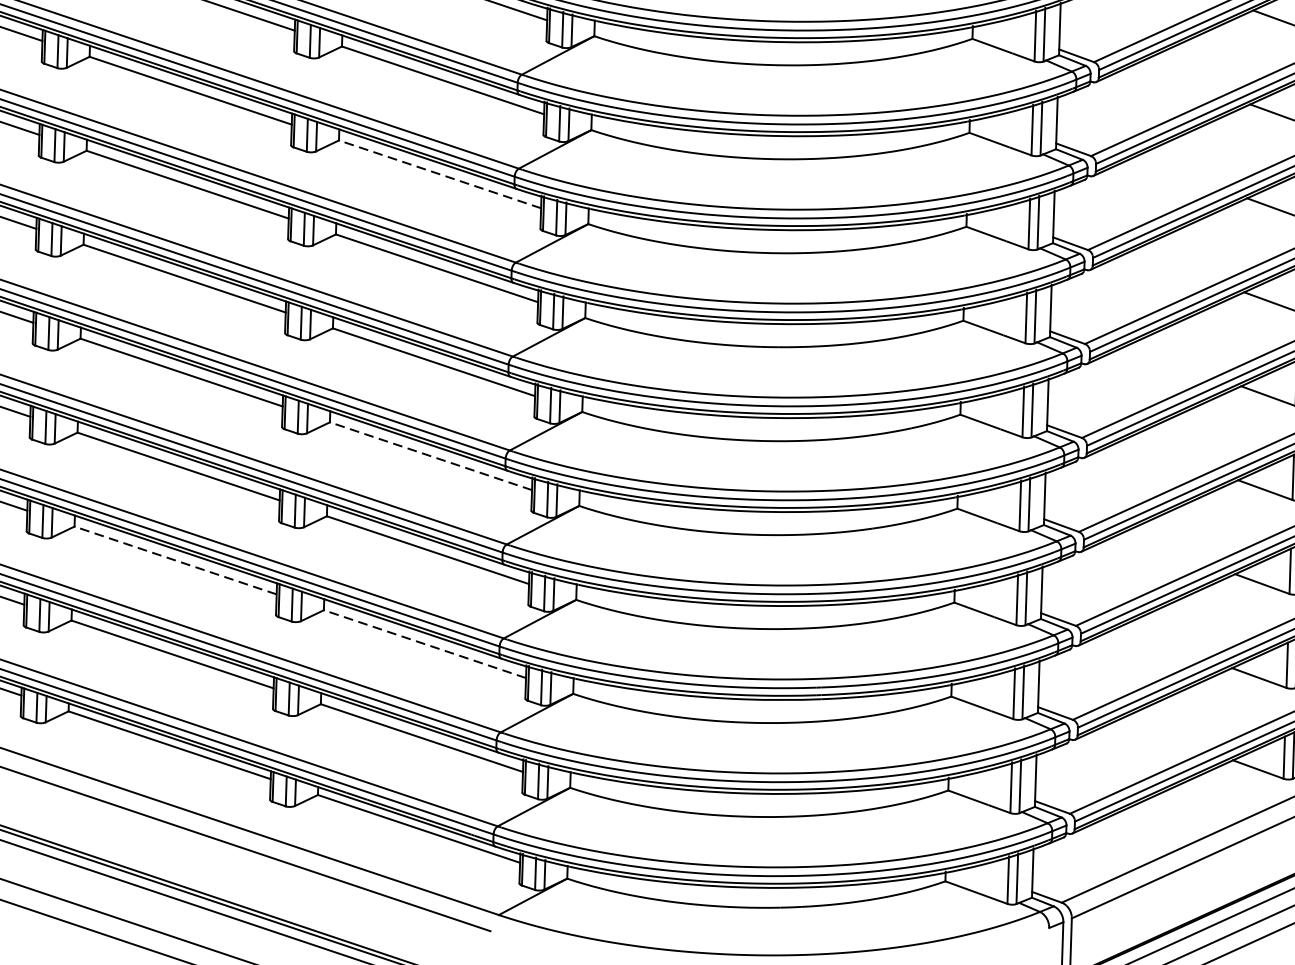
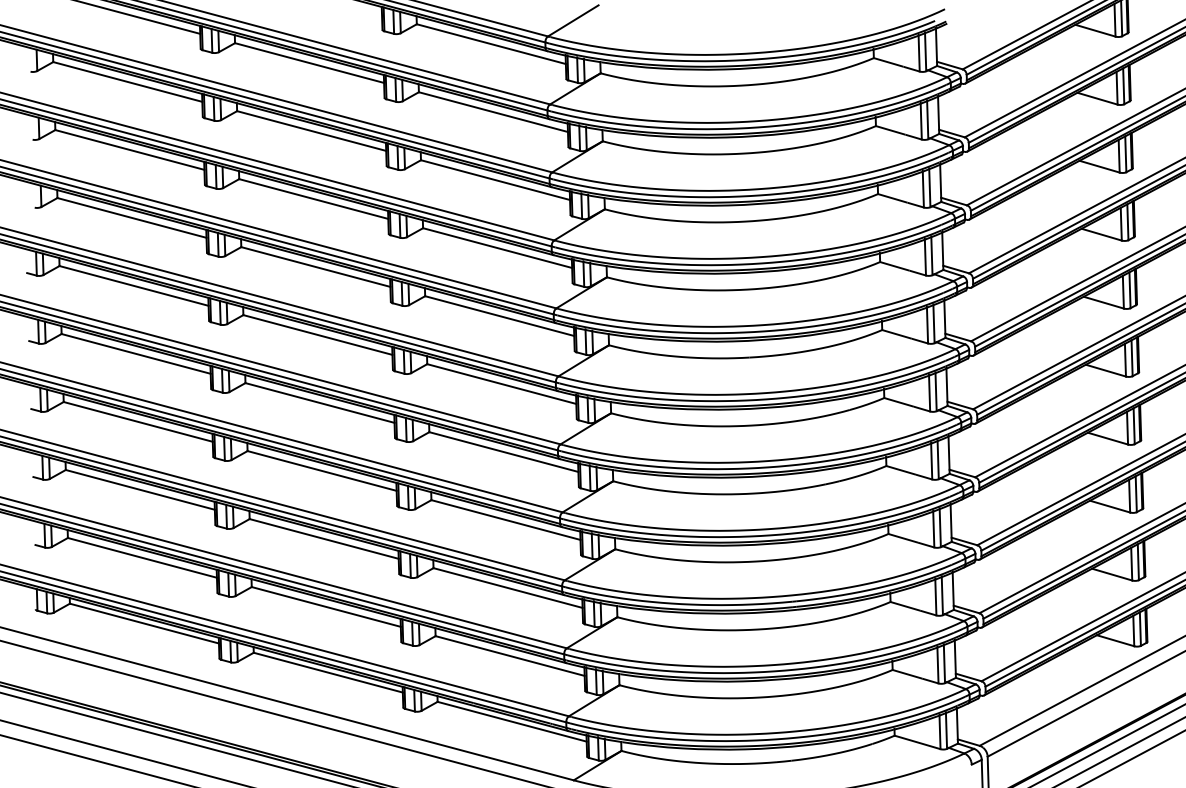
line: (439, 173) -> (497, 247), dashed -> solid
line: (430, 455) -> (503, 451), dashed -> solid
line: (174, 559) -> (323, 538), dashed -> solid
line: (424, 643) -> (507, 587), dashed -> solid

